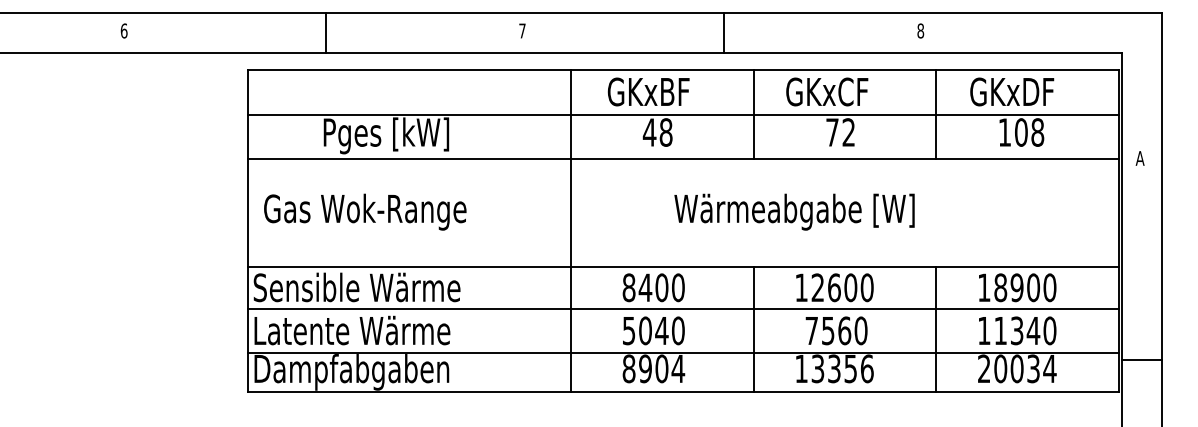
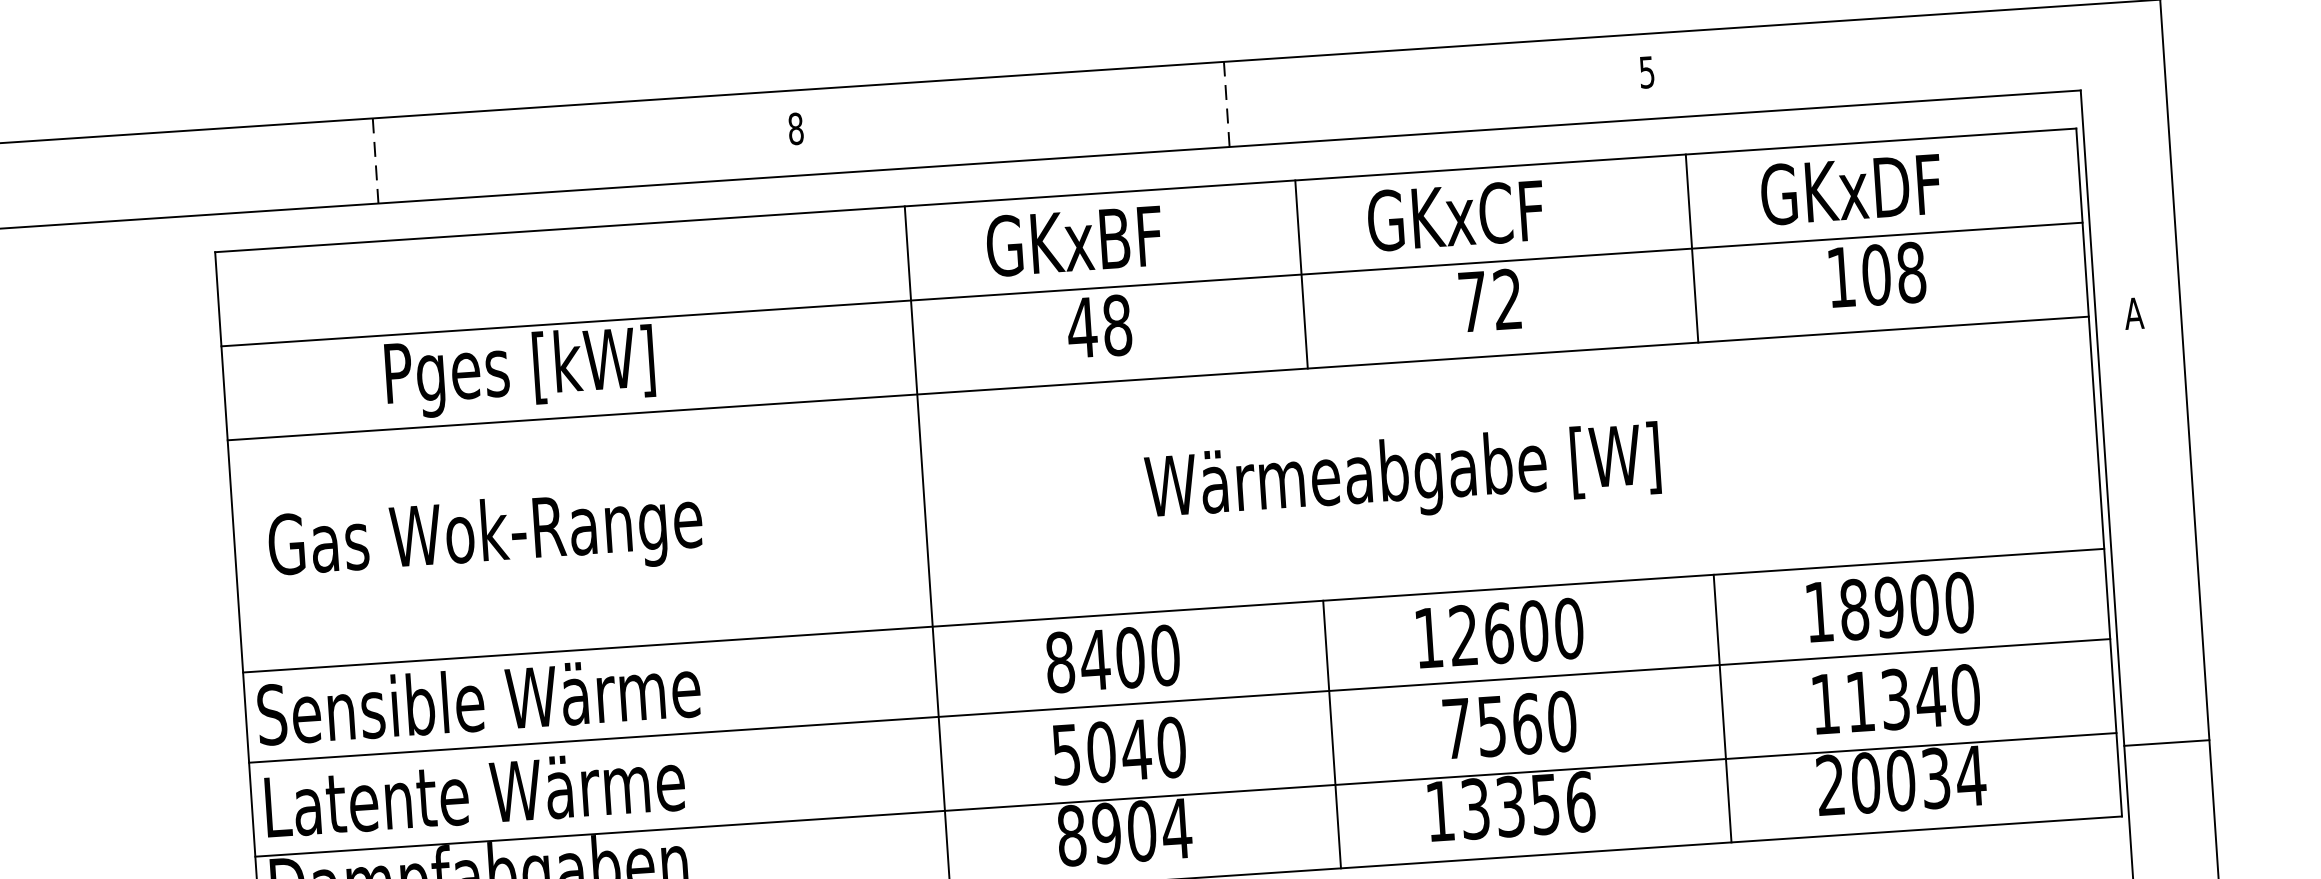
text: (522, 30) -> (795, 127), 7 -> 8
text: (920, 30) -> (1646, 71), 8 -> 5
line: (325, 32) -> (375, 160), solid -> dashed
line: (723, 32) -> (1225, 103), solid -> dashed

